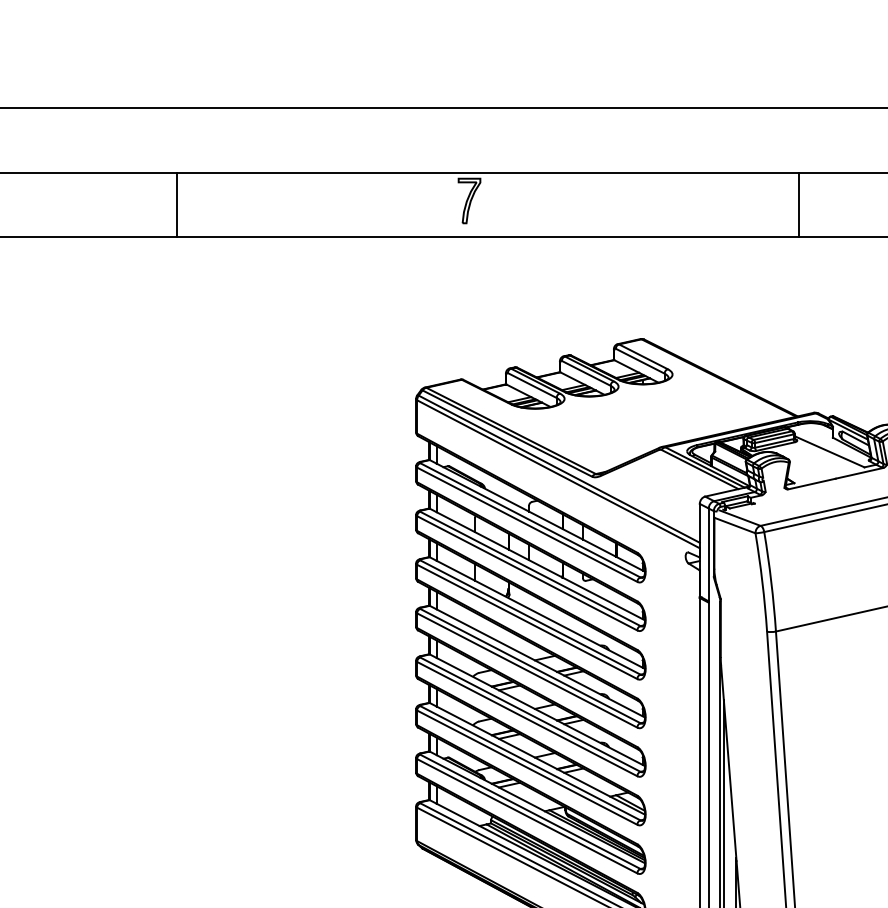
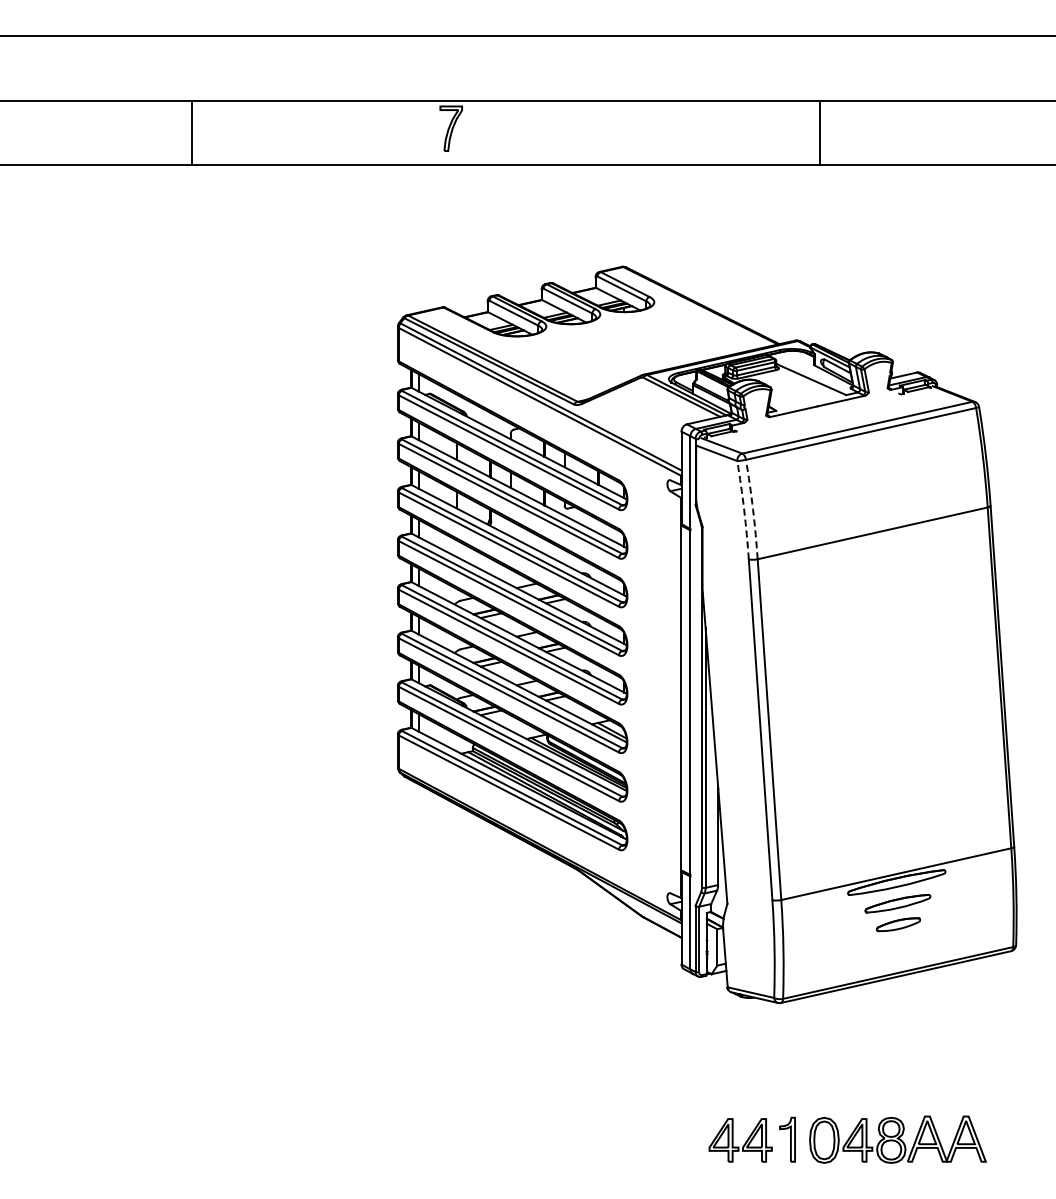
line: (176, 204) -> (191, 132), moved
line: (798, 204) -> (819, 132), moved
arc: (771, 581) -> (753, 509), solid -> dashed
arc: (762, 582) -> (744, 510), solid -> dashed

